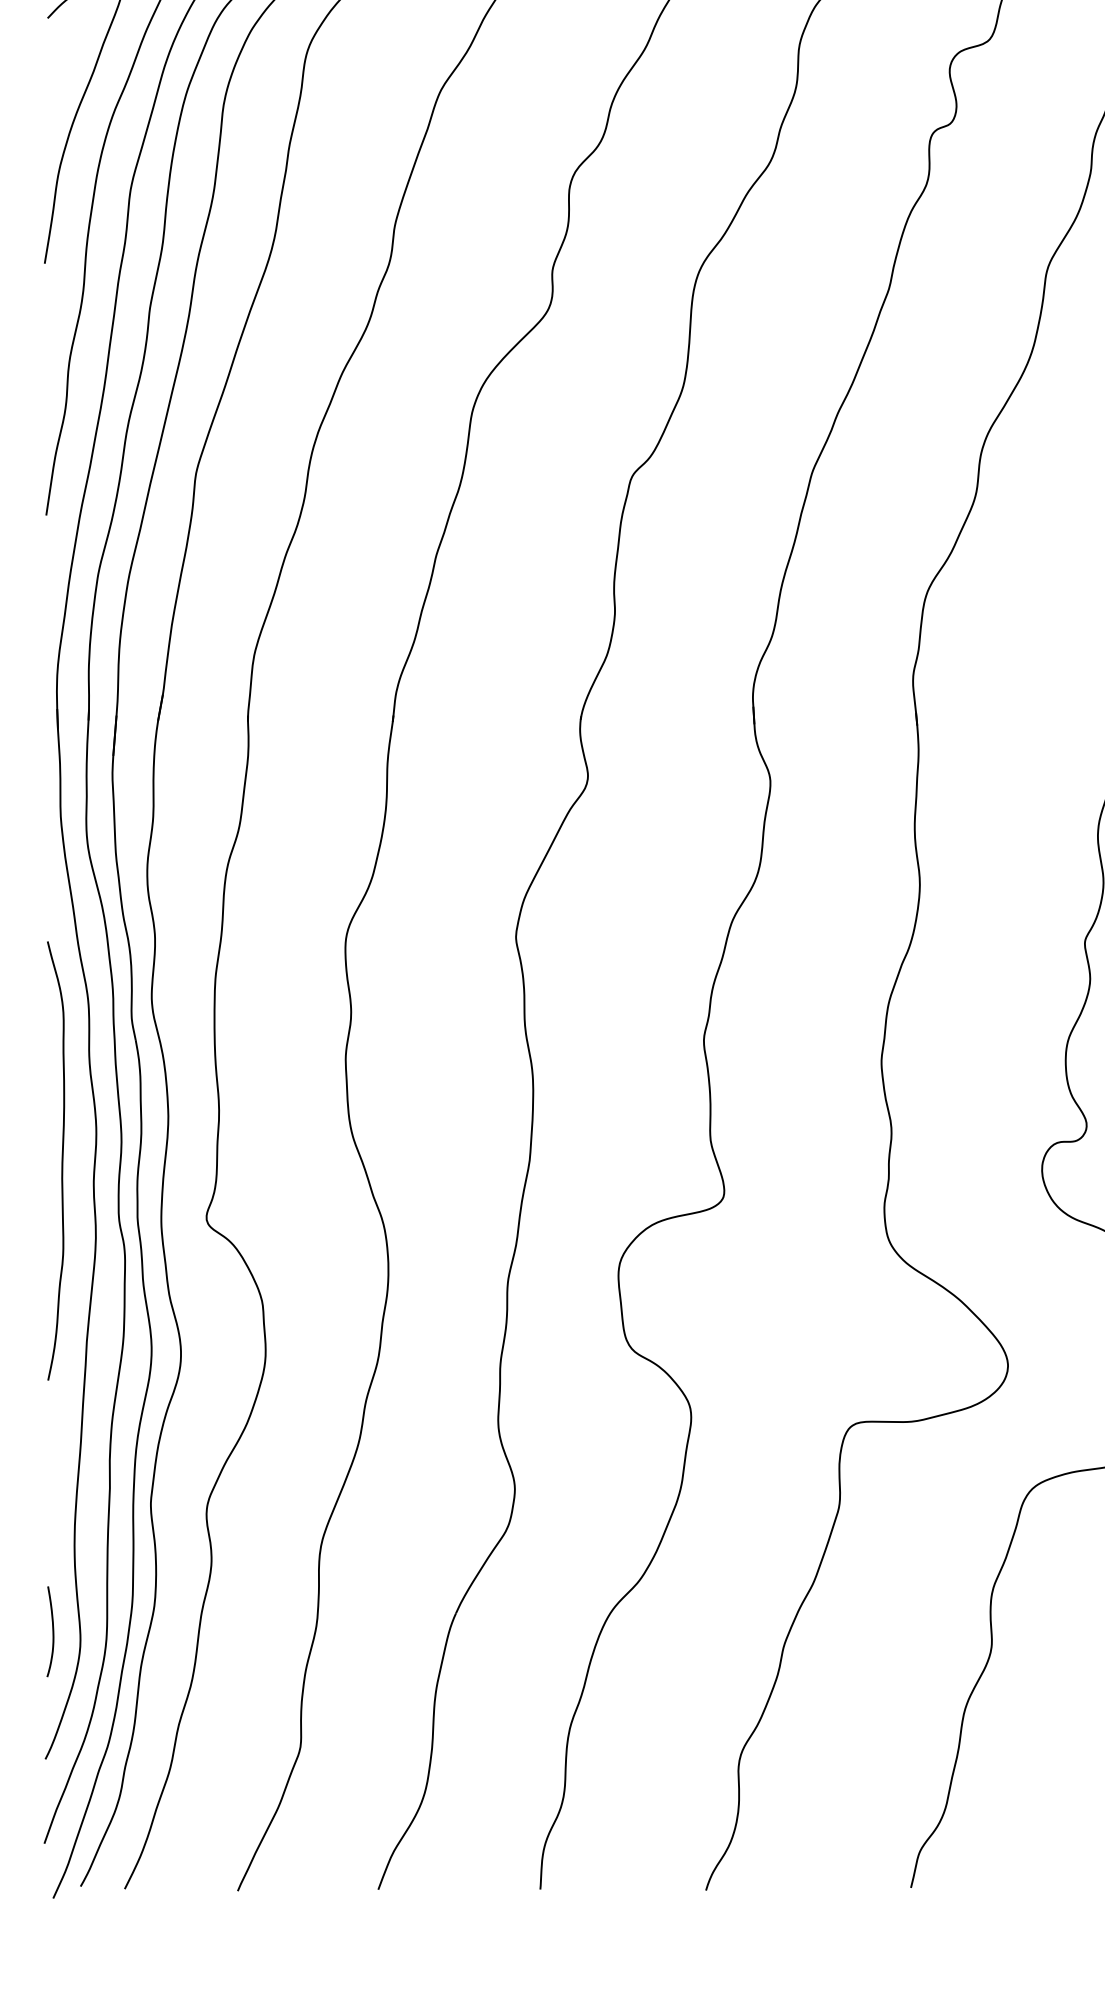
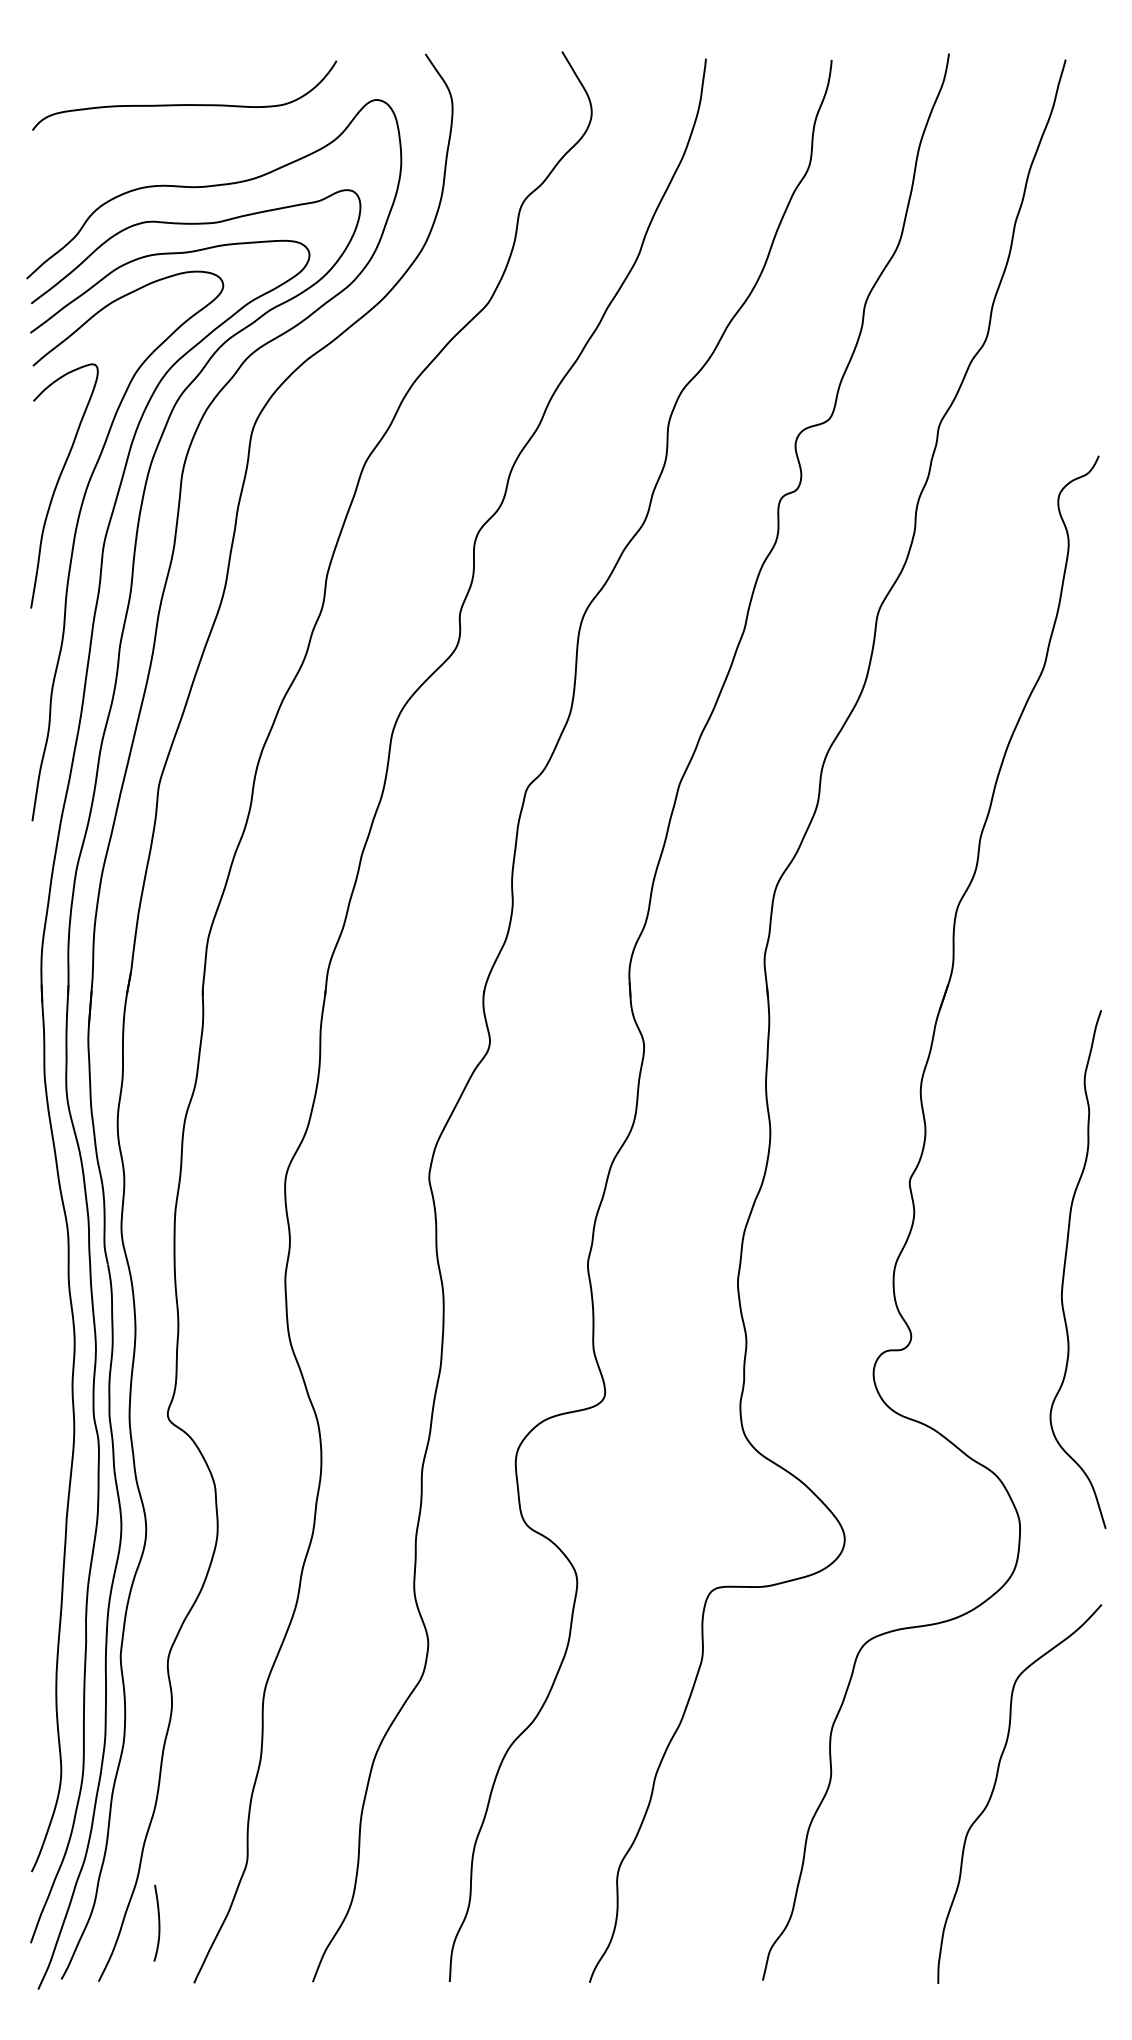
curve: (61, 1160) -> (45, 1366), removed
curve: (52, 1630) -> (158, 1922), moved

